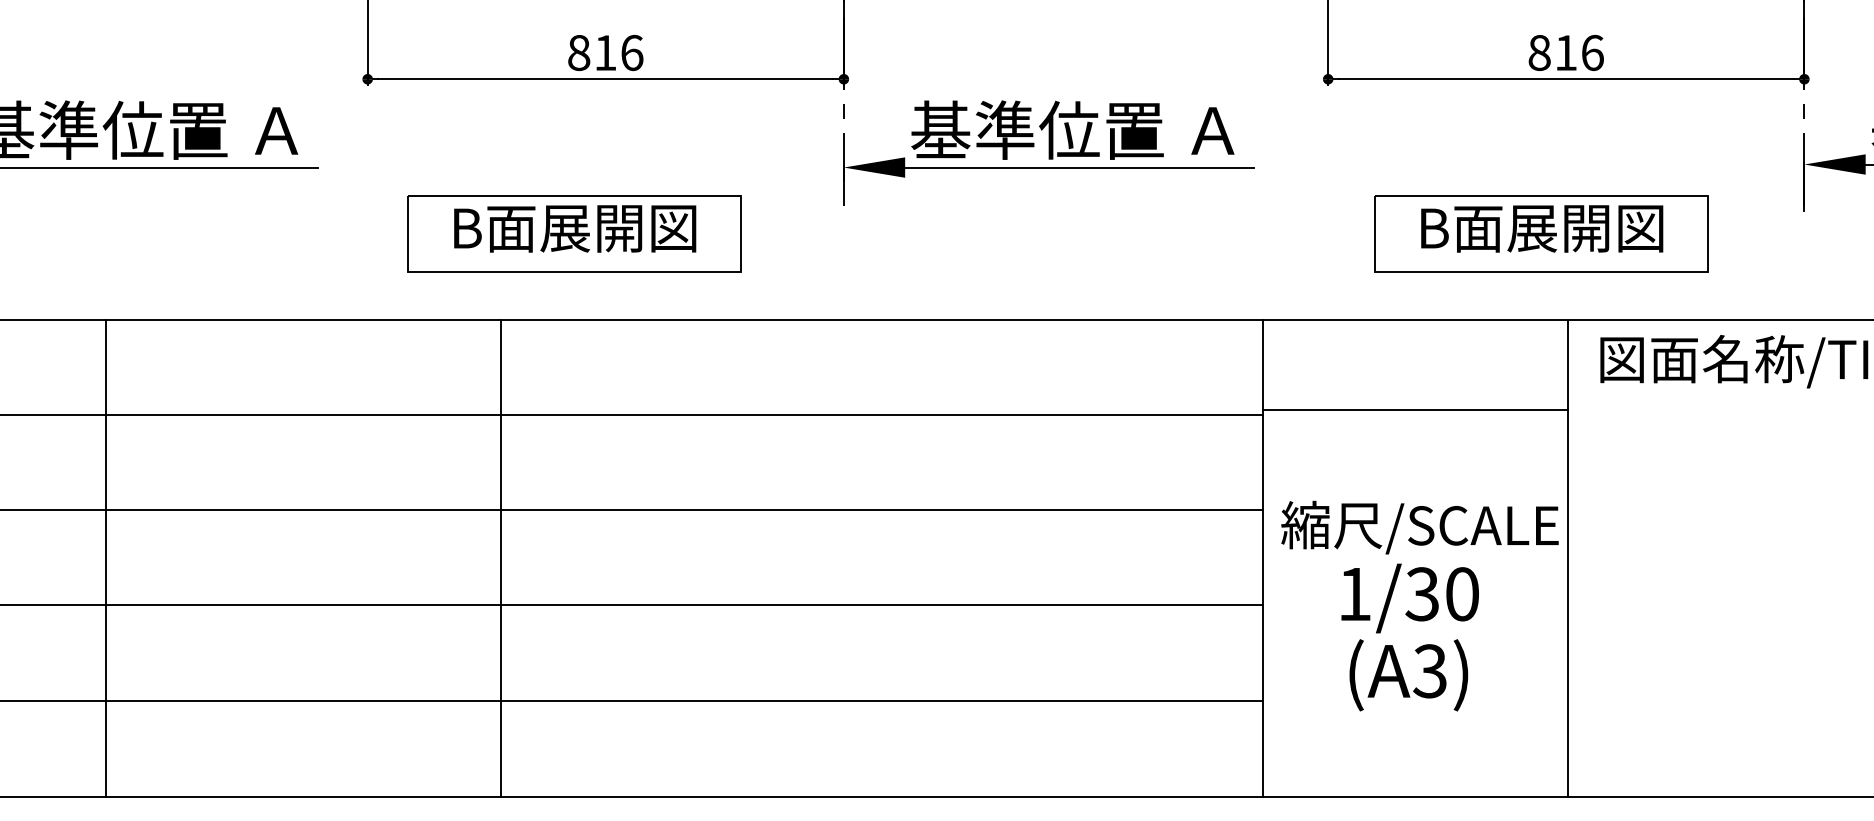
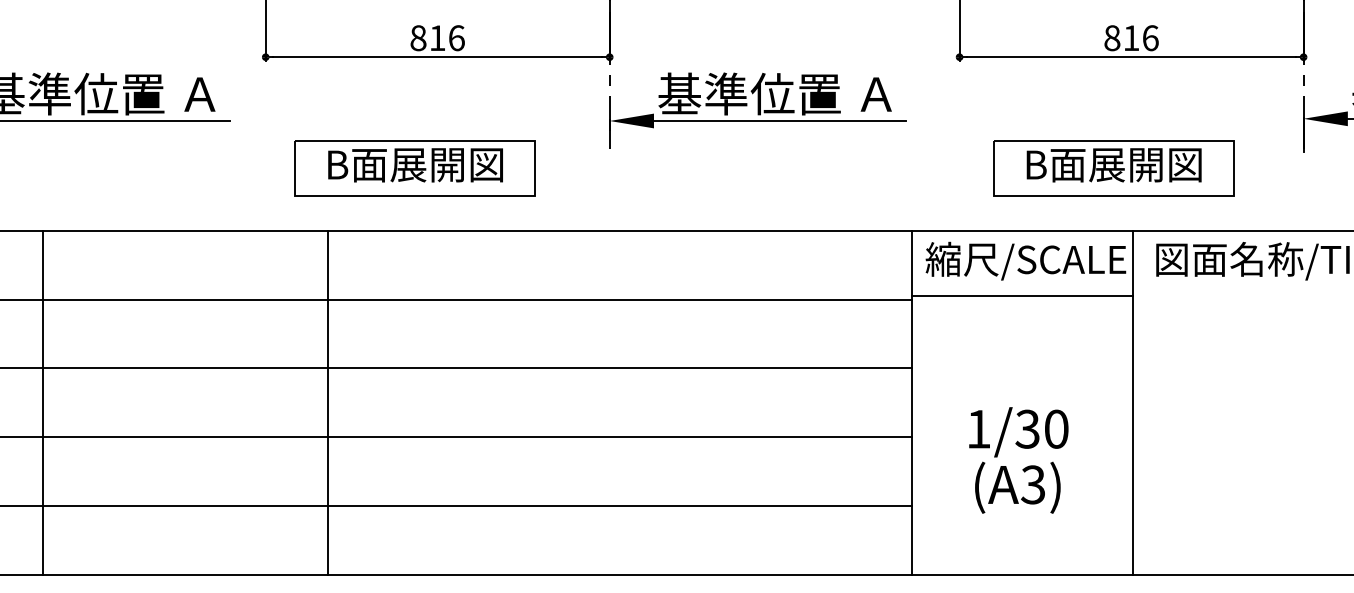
text: (1419, 527) -> (1025, 261), moved
line: (105, 557) -> (43, 402), moved
line: (500, 557) -> (327, 402), moved

